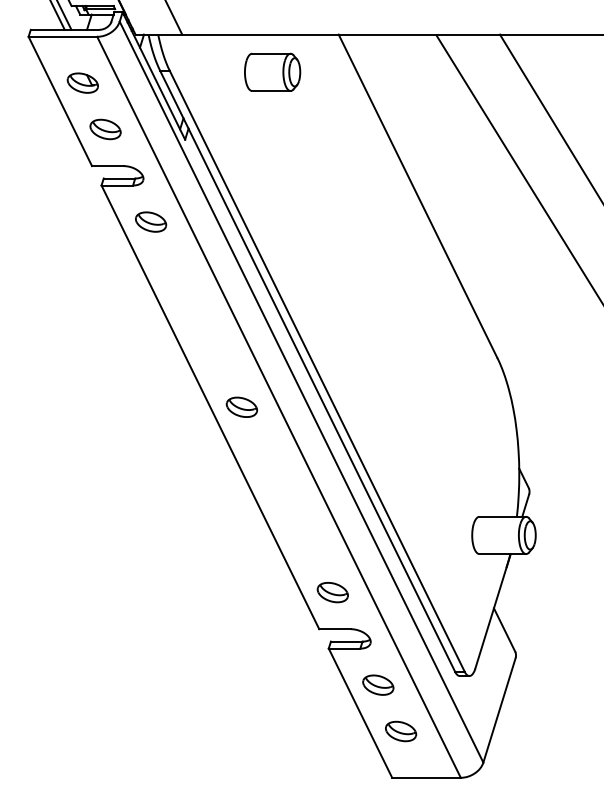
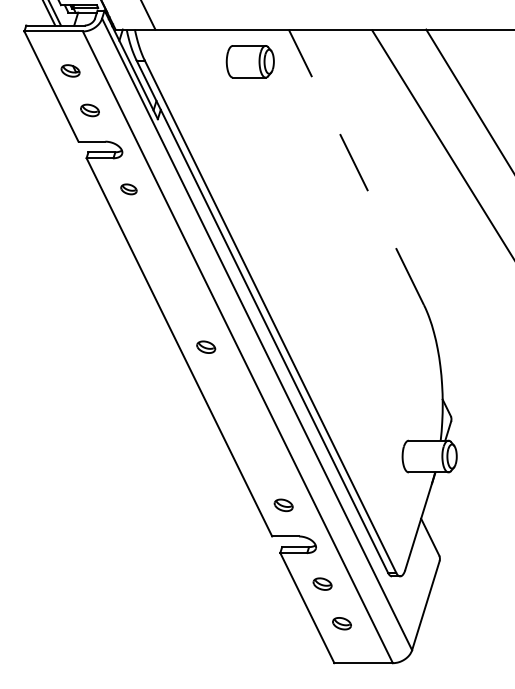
part: (272, 71) -> (250, 61), moved
part: (82, 82) -> (70, 70), size x0.7
part: (105, 129) -> (89, 110), size x0.7
line: (417, 195) -> (355, 166), solid -> dashed
part: (151, 221) -> (129, 188), size x0.6
part: (241, 406) -> (205, 346), size x0.7
part: (332, 592) -> (283, 505), size x0.7
part: (378, 684) -> (322, 583), size x0.7
part: (401, 731) -> (342, 623), size x0.7

